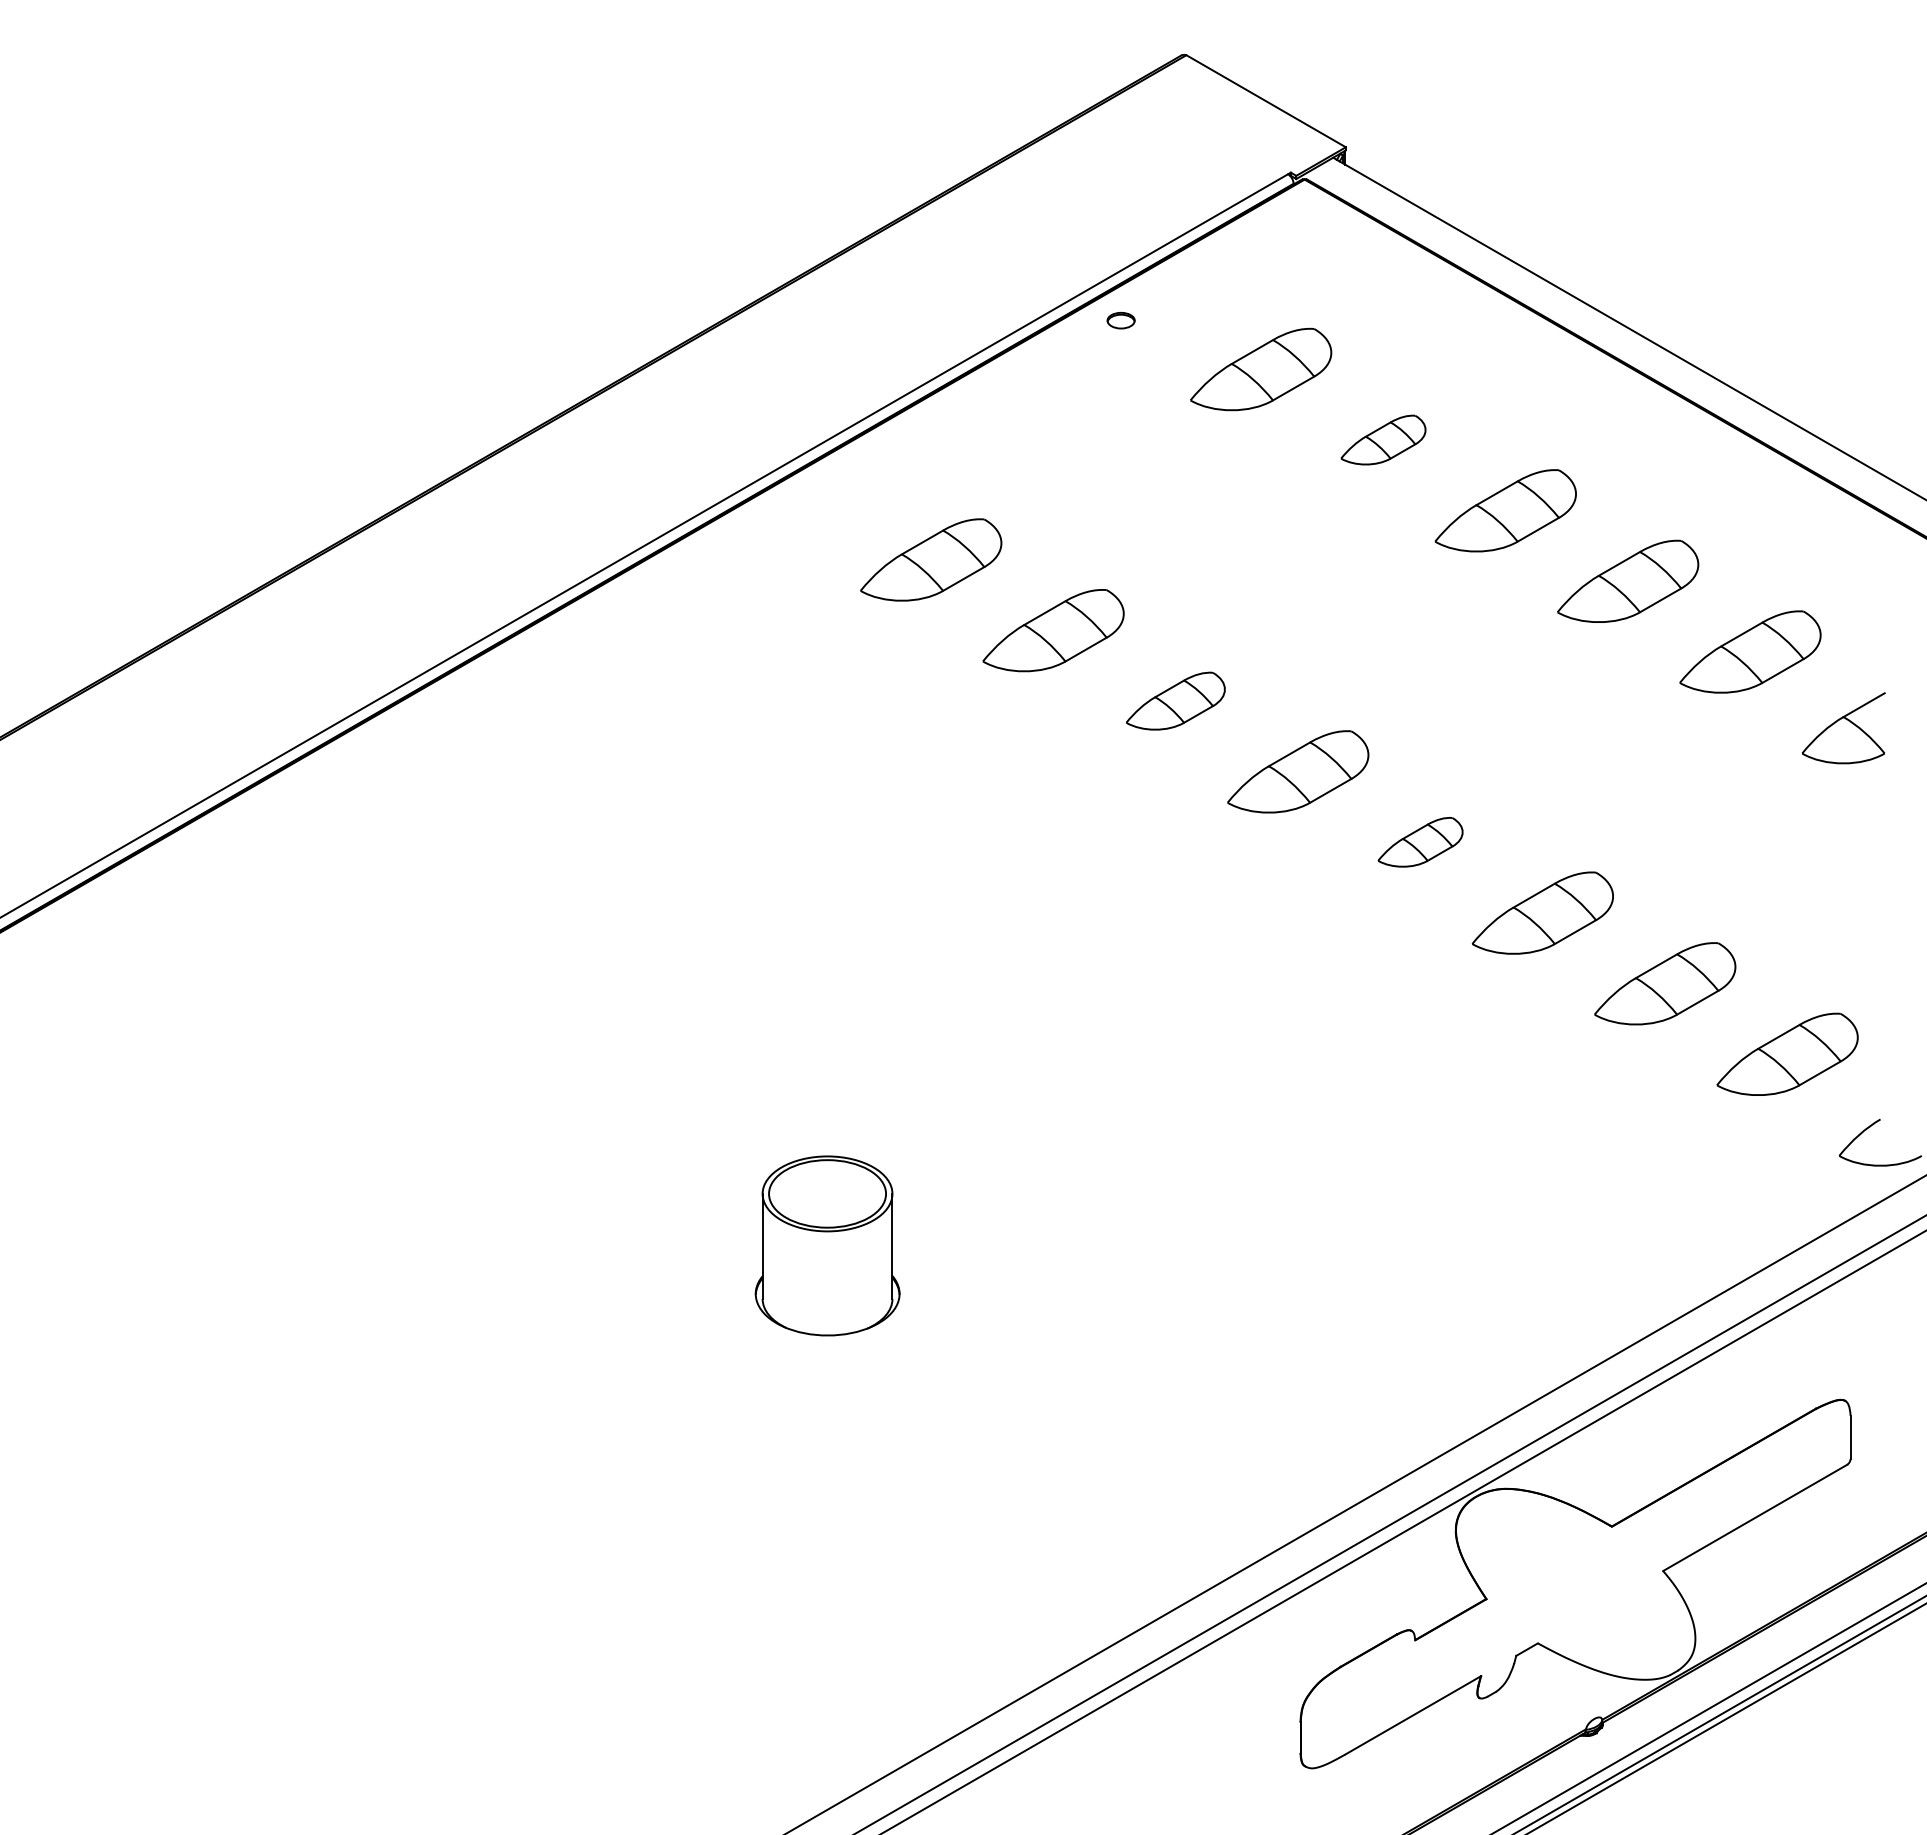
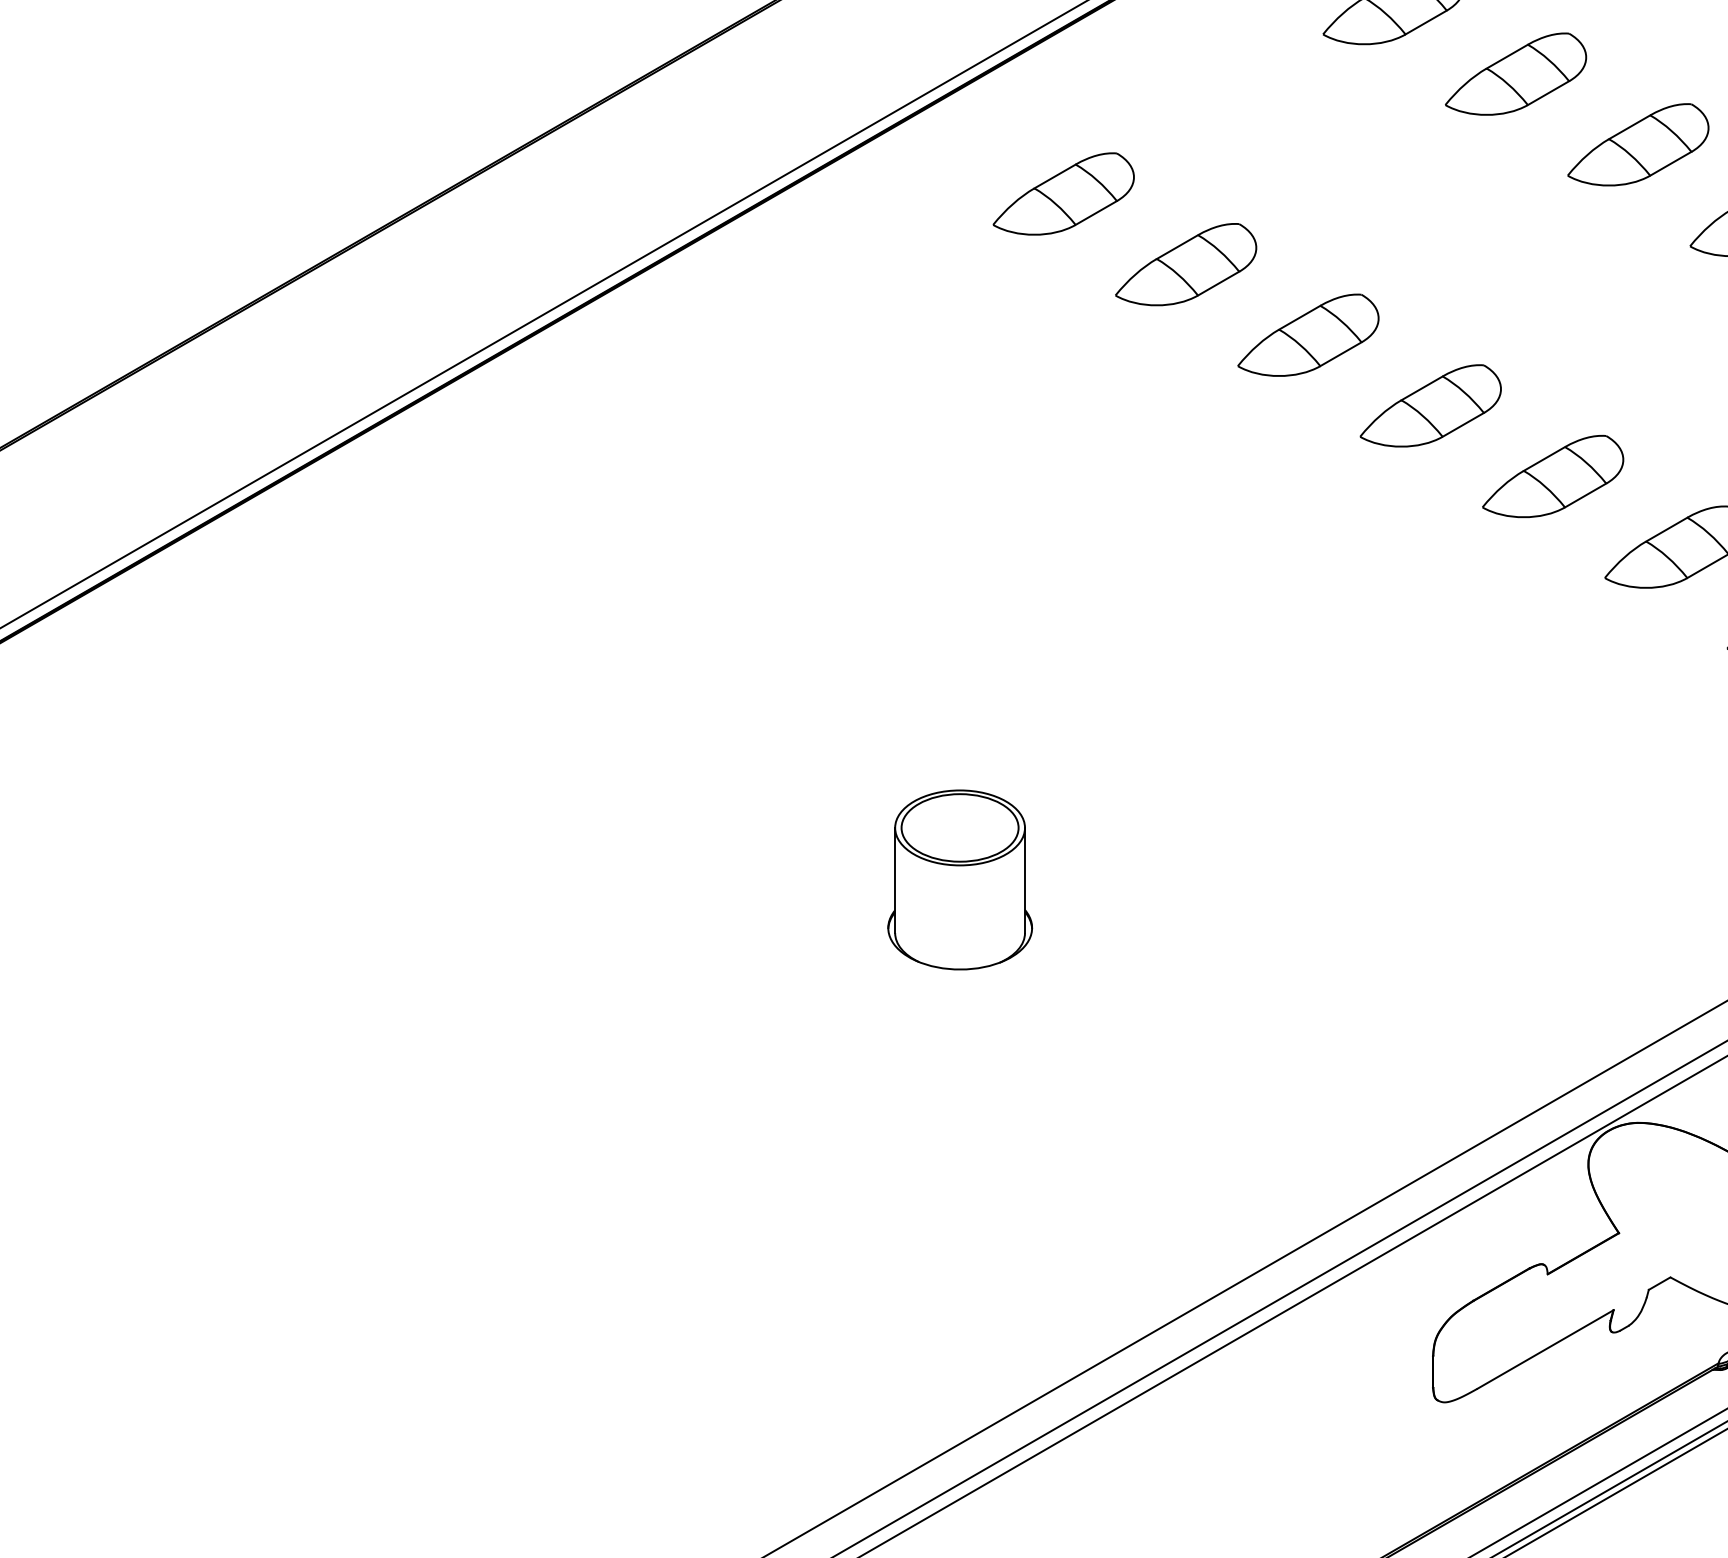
part: (1383, 439) -> (1516, 73), size x1.67
part: (1175, 700) -> (1308, 334), size x1.43
part: (1420, 841) -> (1553, 475), size x1.67

